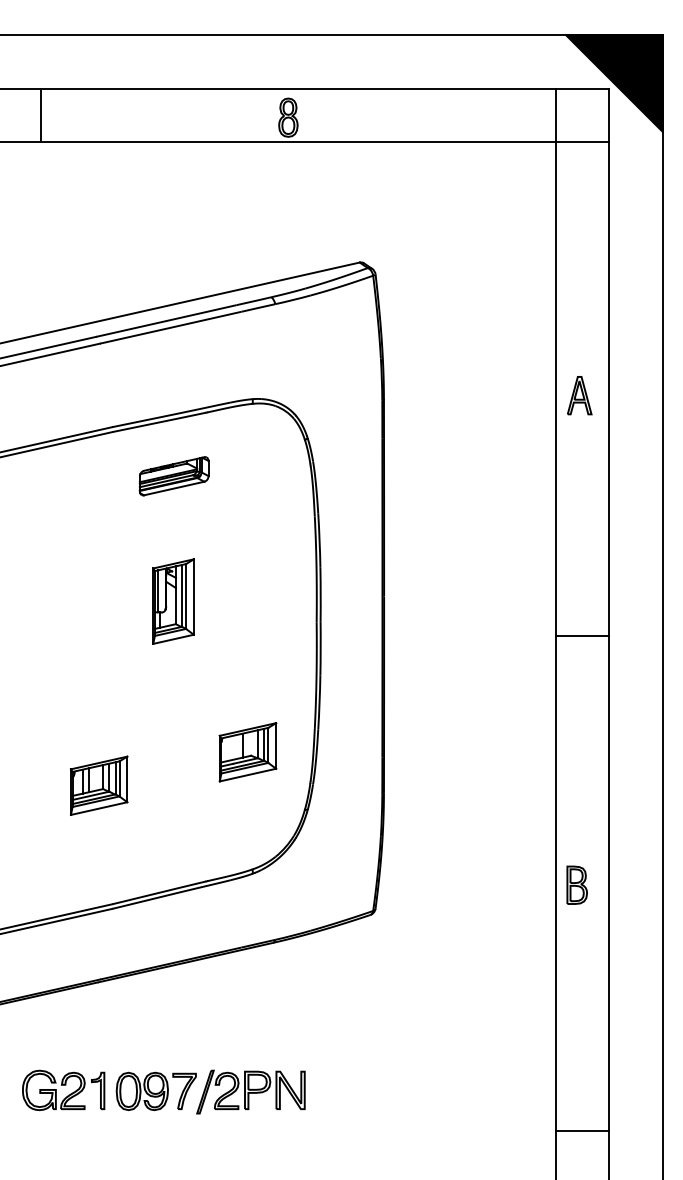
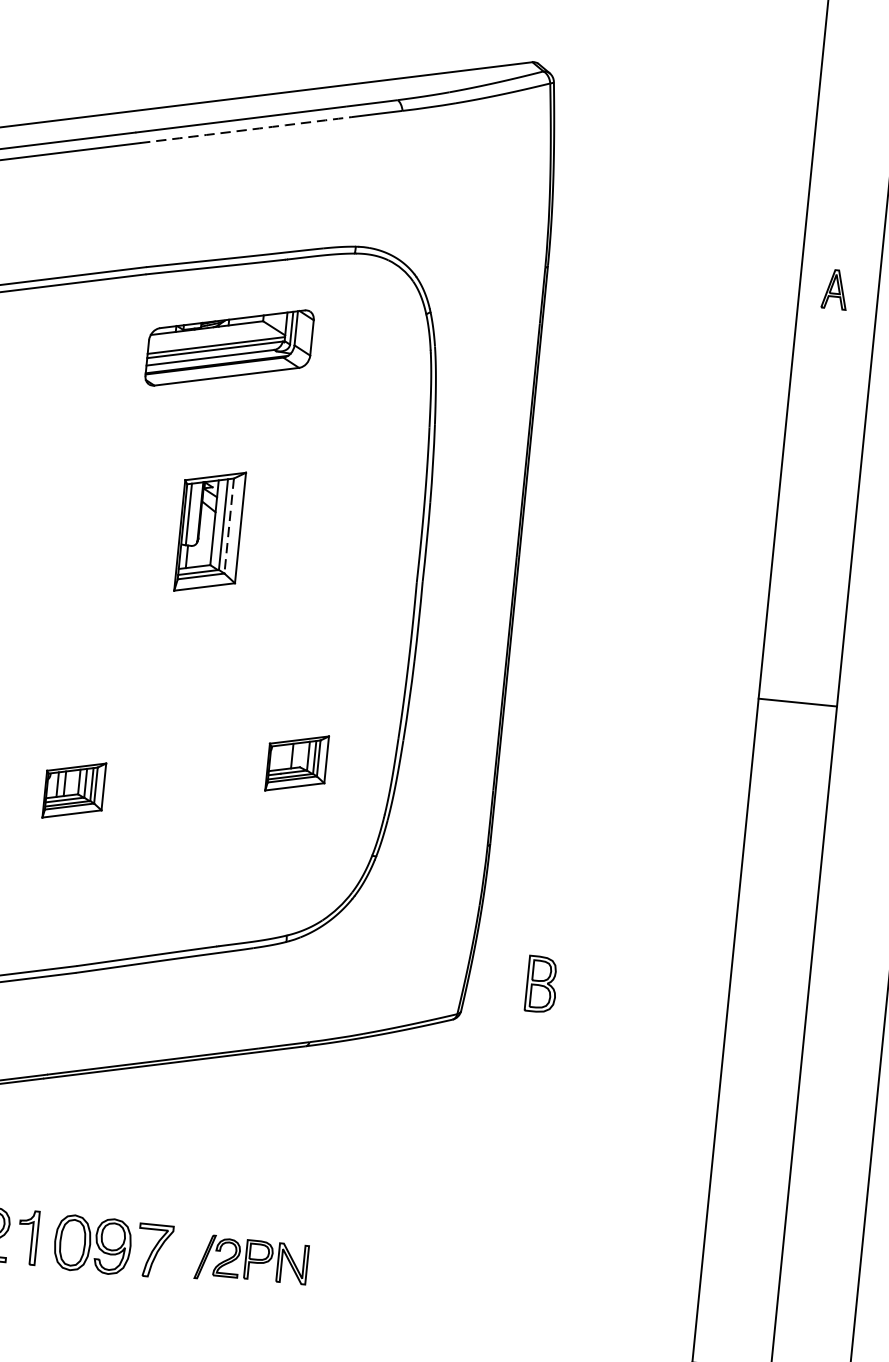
arc: (170, 327) -> (245, 129), solid -> dashed
part: (579, 395) -> (834, 289), size x0.7
part: (173, 476) -> (228, 348), size x1.6
line: (186, 597) -> (229, 527), solid -> dashed
line: (582, 636) -> (798, 702), moved
part: (247, 752) -> (296, 763), size x0.7
part: (99, 785) -> (74, 790), size x0.7
part: (576, 884) -> (540, 983), moved
part: (250, 1091) -> (251, 1260), size x0.7

